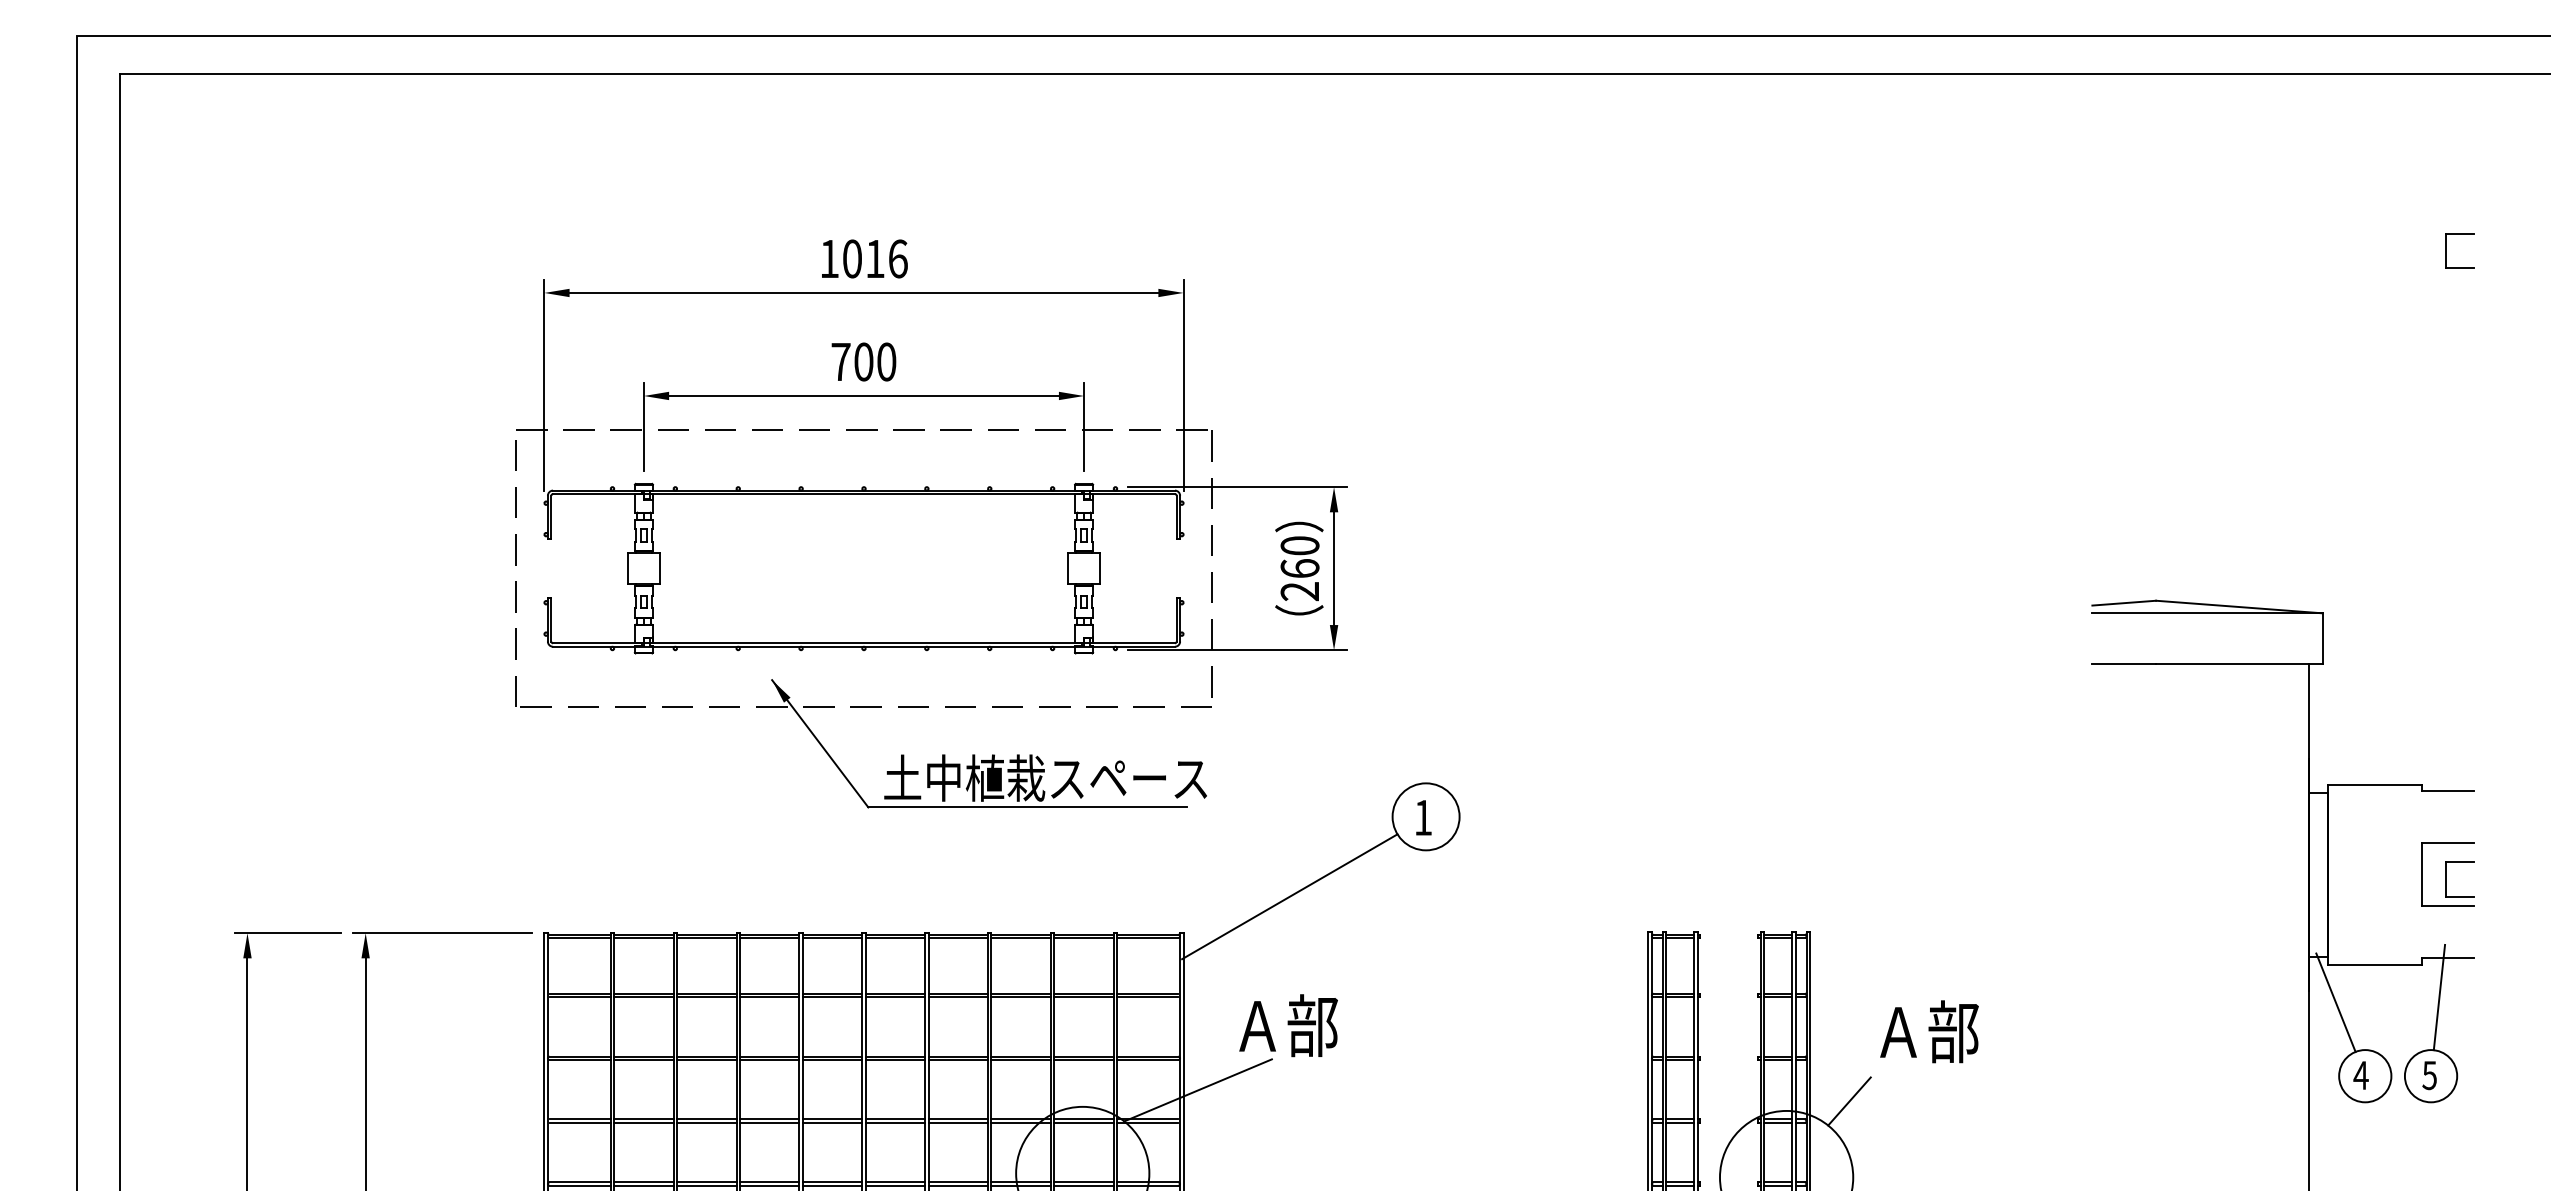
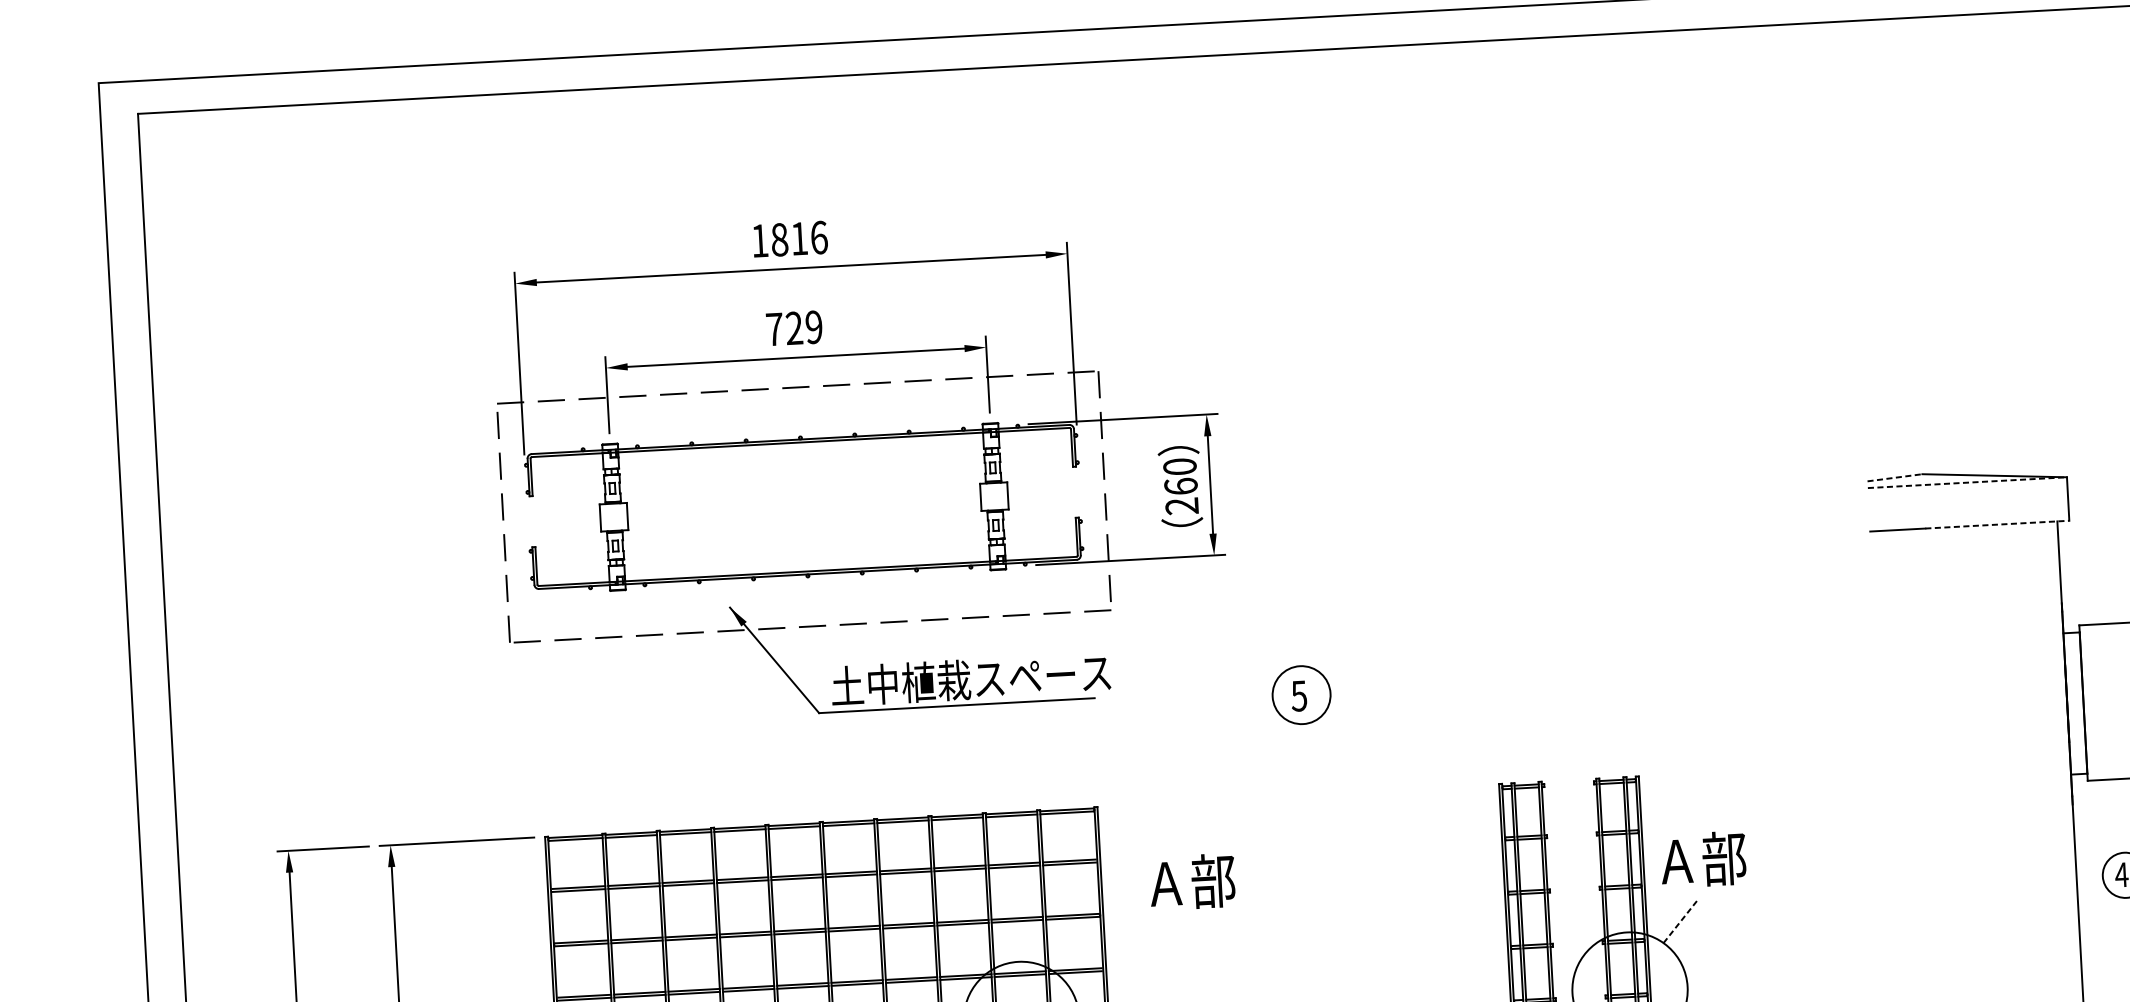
text: (852, 258) -> (779, 239), 1016 -> 1816
text: (875, 361) -> (804, 327), 700 -> 729
line: (2124, 603) -> (1895, 478), solid -> dashed
line: (2208, 613) -> (1968, 482), solid -> dashed
line: (2239, 663) -> (1997, 524), solid -> dashed
text: (1422, 817) -> (1298, 695), 1 -> 5
line: (1289, 896) -> (1187, 770), removed
line: (2335, 1002) -> (2096, 813), removed
text: (1929, 1031) -> (1703, 859), moved
line: (1197, 1090) -> (1116, 942), removed
line: (1849, 1101) -> (1680, 921), solid -> dashed

